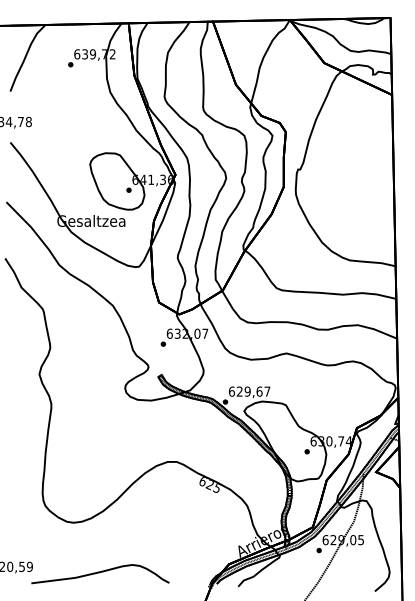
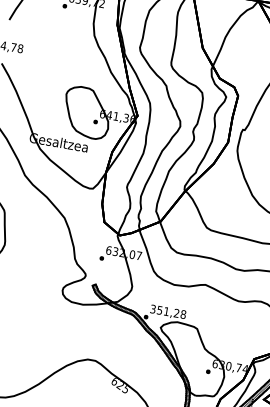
text: (249, 391) -> (168, 311), 629,67 -> 351,28

